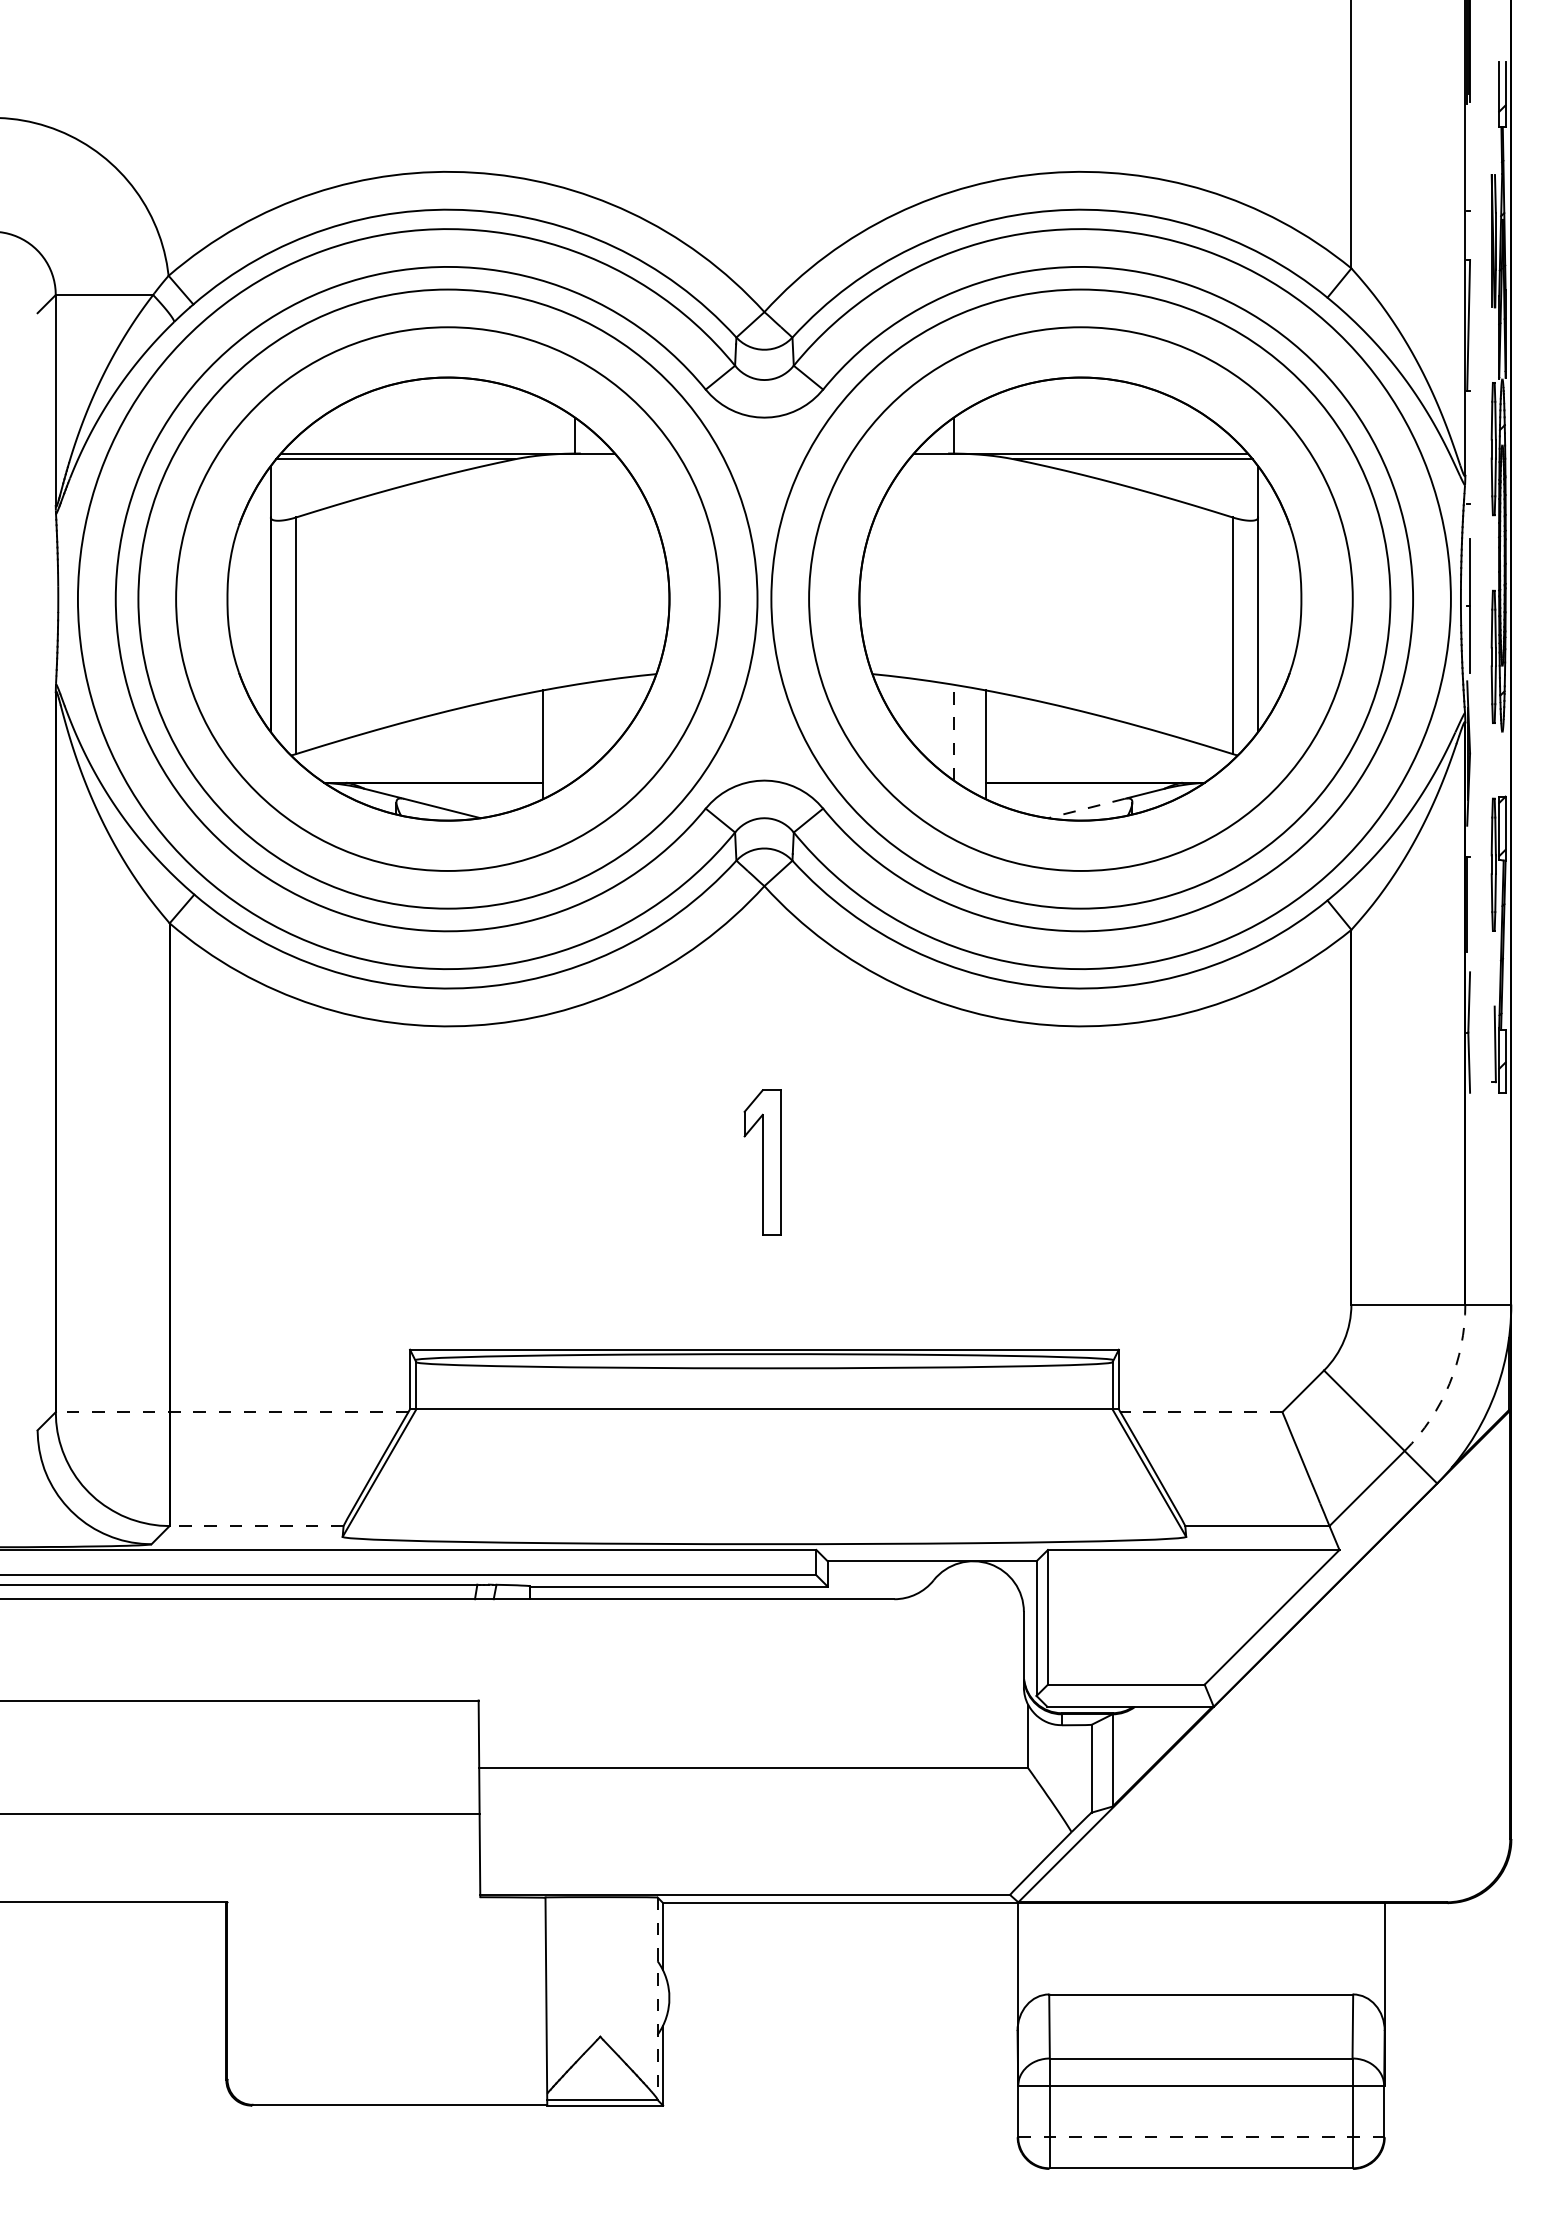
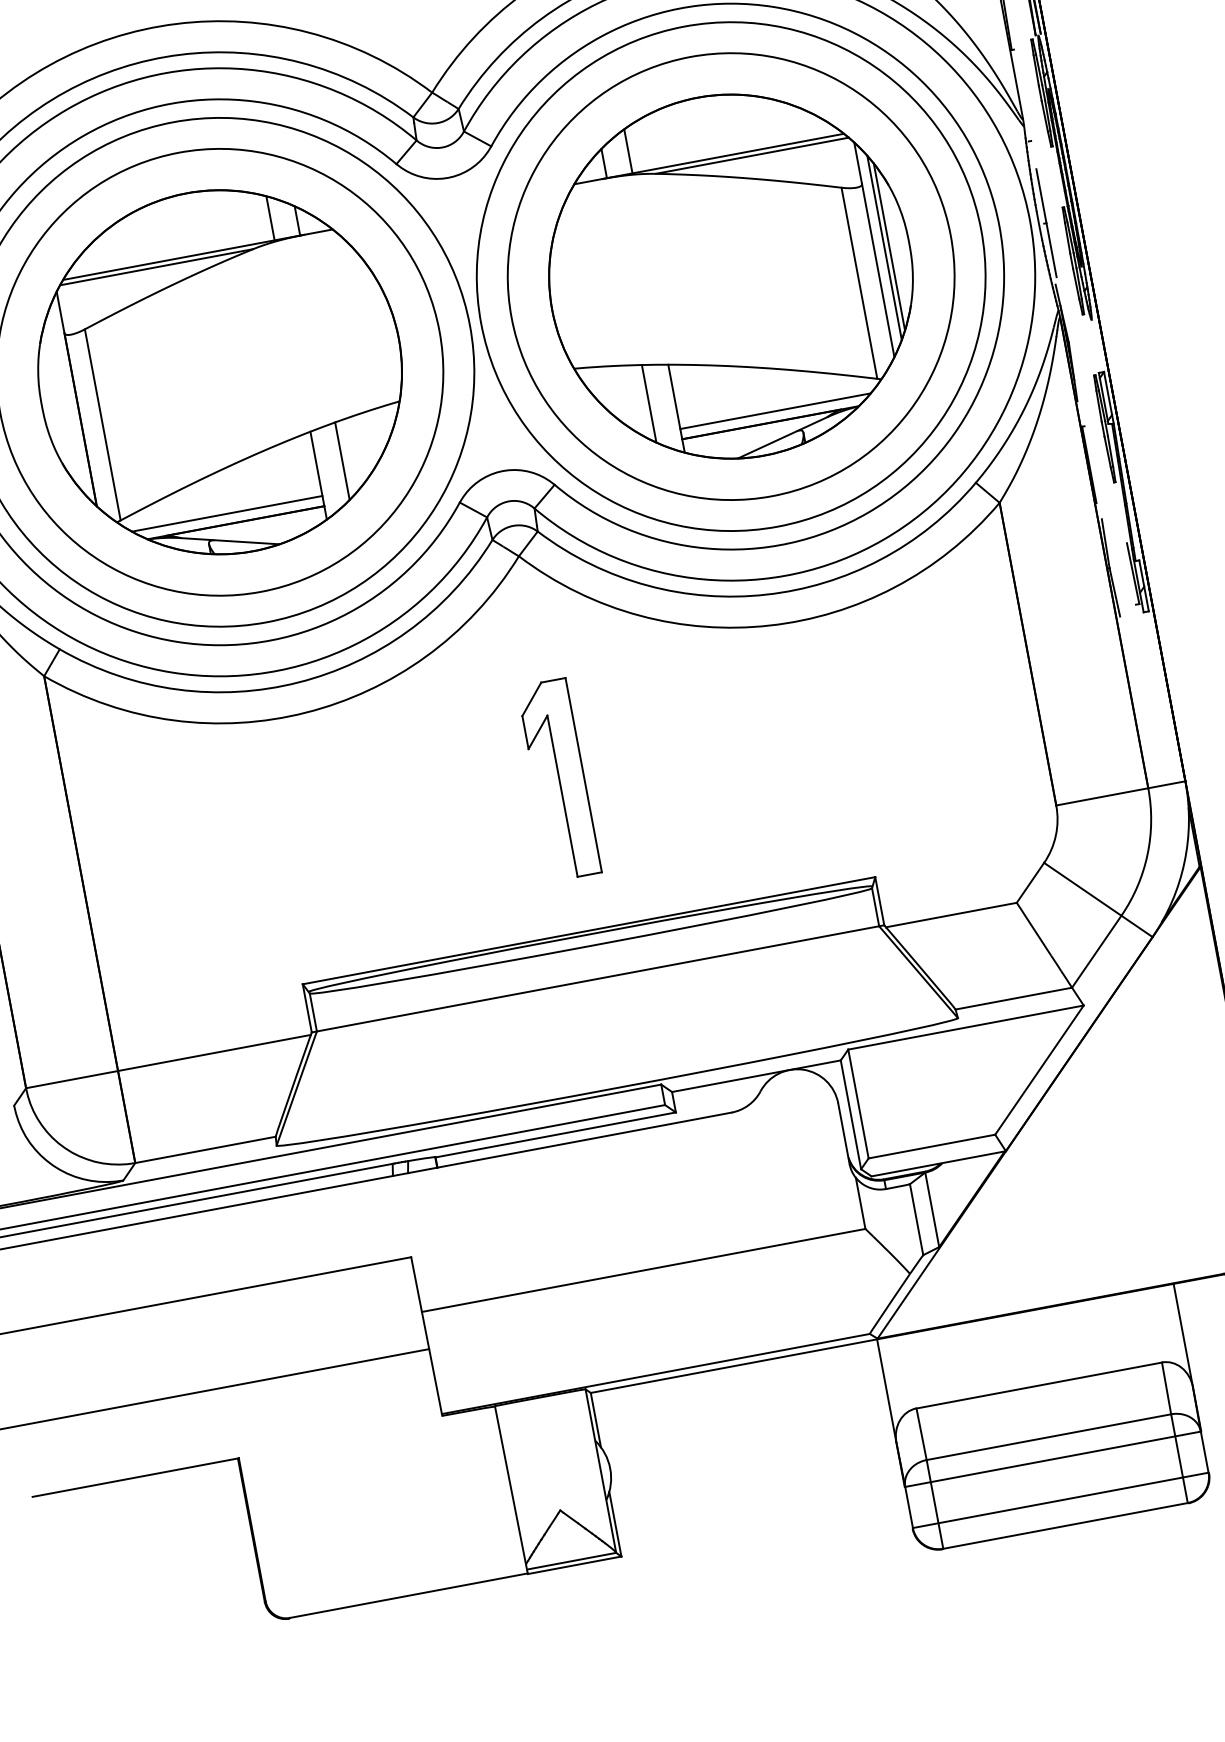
line: (542, 426) -> (270, 218), added
line: (985, 426) -> (628, 151), added
line: (1276, 598) -> (889, 246), added
line: (1270, 599) -> (884, 248), added
line: (574, 732) -> (342, 460), added
line: (954, 732) -> (649, 403), dashed -> solid
line: (424, 770) -> (226, 514), added
line: (1103, 770) -> (775, 411), added
line: (1086, 808) -> (767, 444), dashed -> solid
part: (762, 1162) -> (559, 779), size x1.67
arc: (1449, 1383) -> (1147, 854), dashed -> solid
line: (231, 1412) -> (168, 1061), dashed -> solid
line: (1201, 1412) -> (951, 915), dashed -> solid
line: (256, 1526) -> (205, 1150), dashed -> solid
line: (657, 1999) -> (600, 1471), dashed -> solid
line: (1201, 2136) -> (1060, 1500), dashed -> solid

